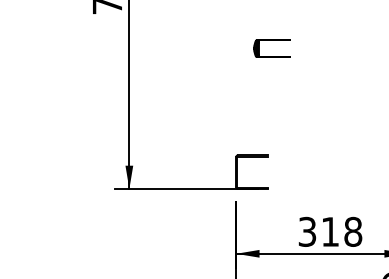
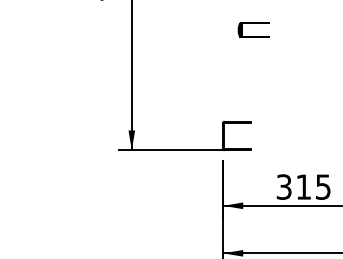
text: (353, 231) -> (323, 186), 318 -> 315

